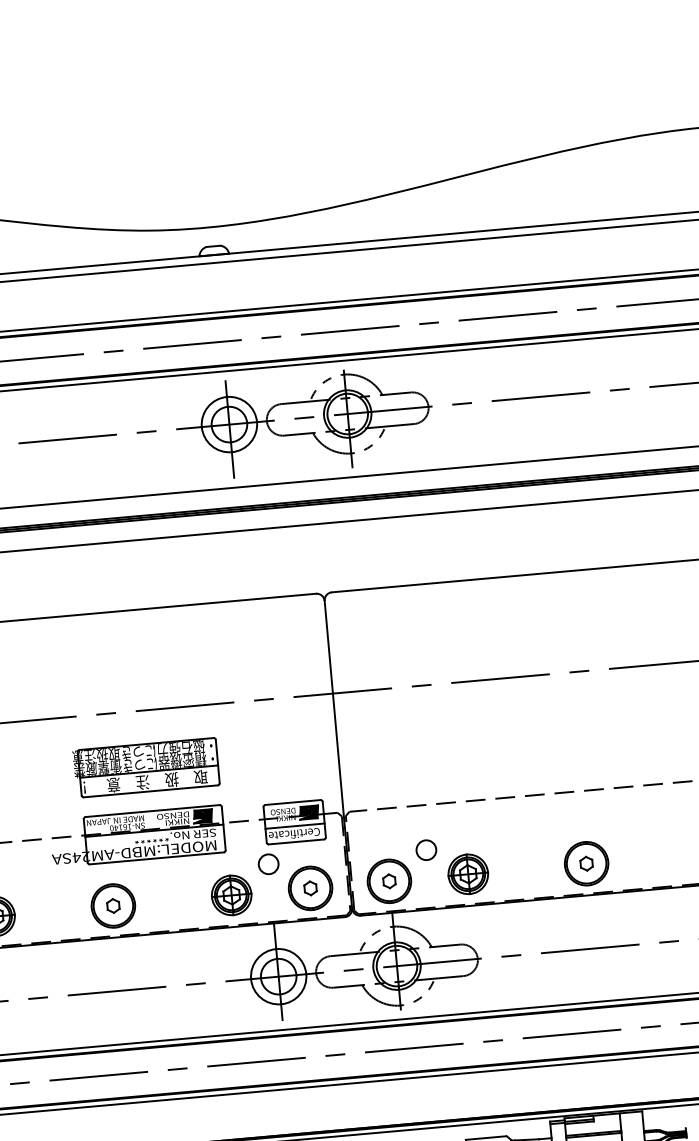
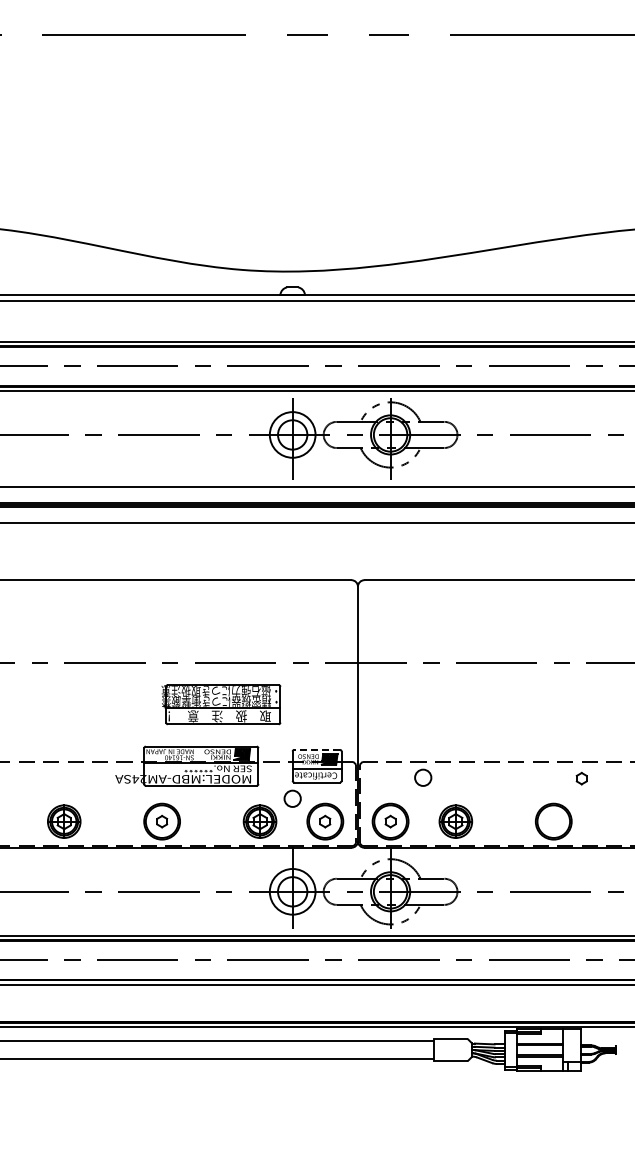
part: (146, 767) -> (221, 704), moved
line: (293, 802) -> (317, 749), solid -> dashed
circle: (426, 849) -> (423, 777), moved
part: (586, 863) -> (581, 778), moved

